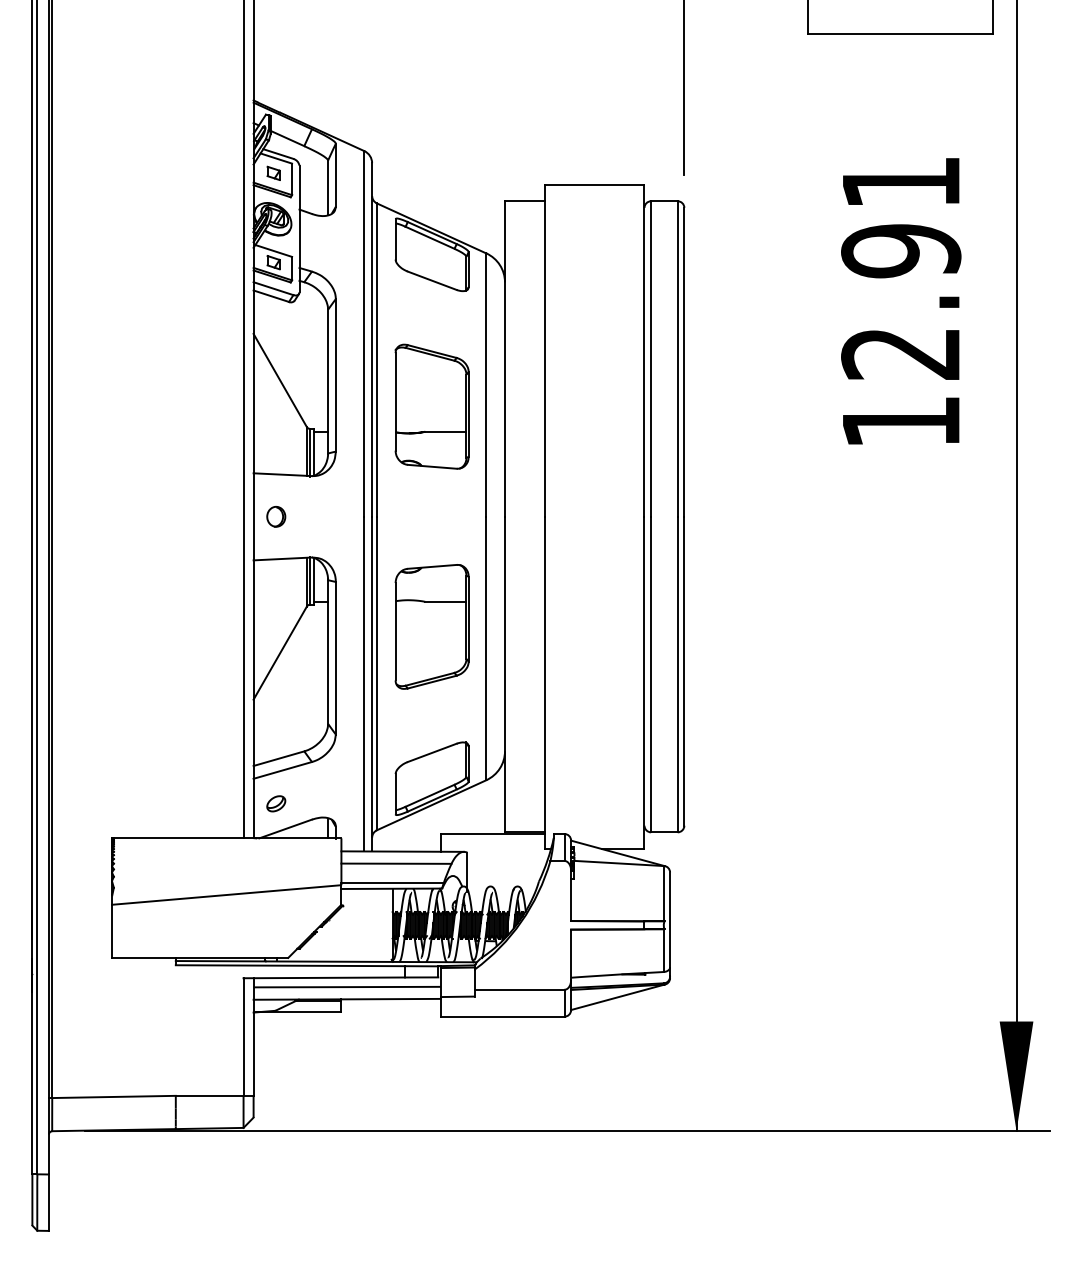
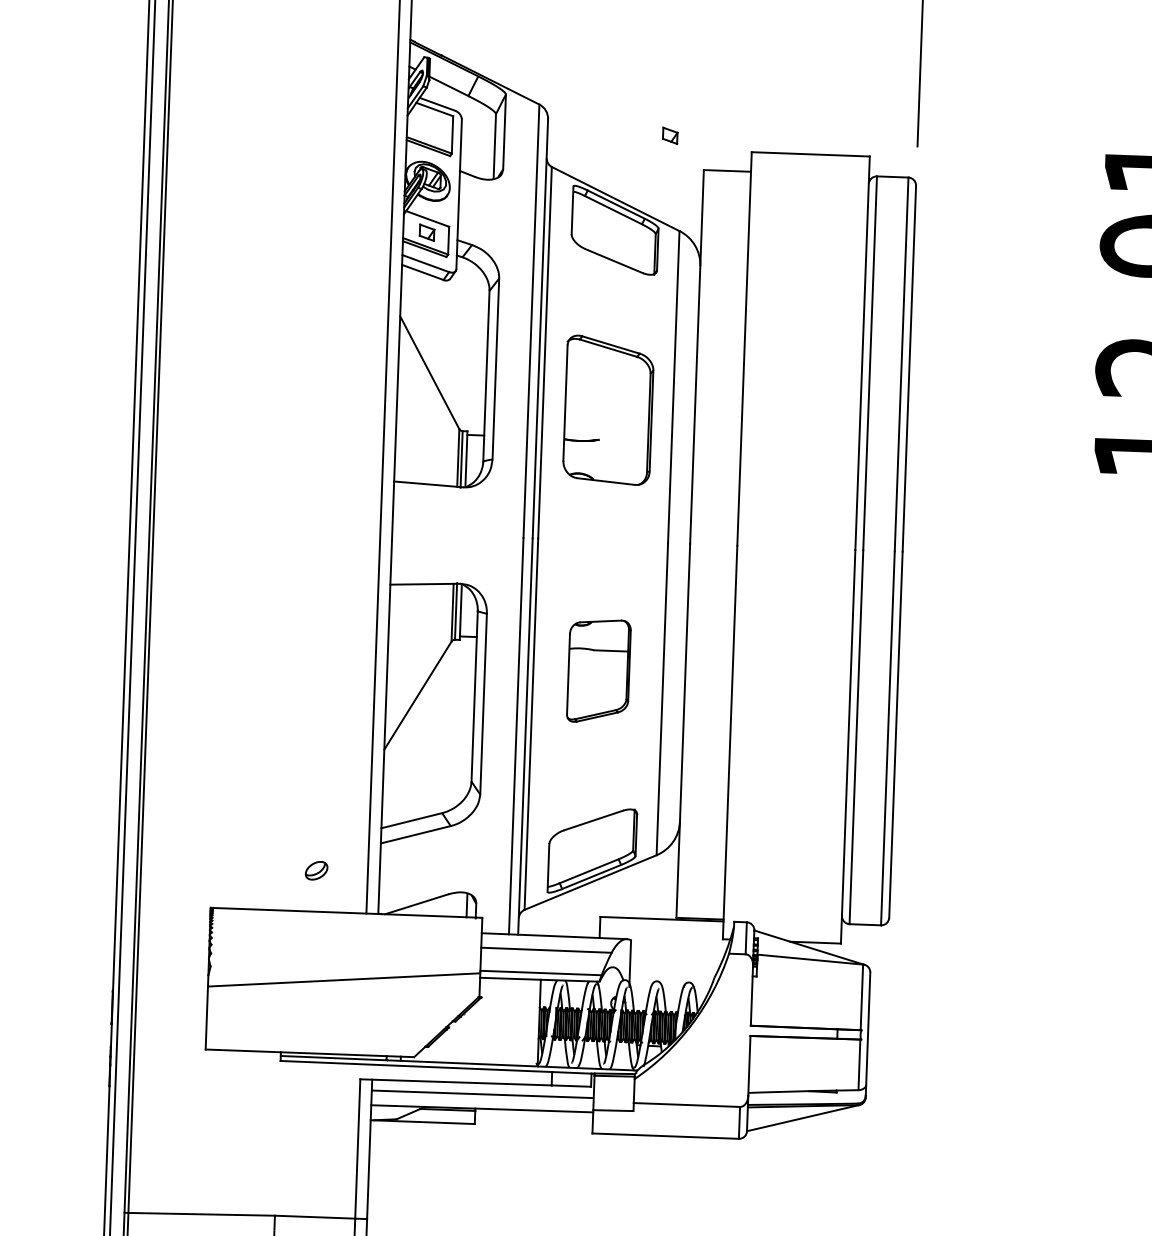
part: (273, 172) -> (670, 134), moved
line: (445, 431) -> (623, 440), removed
part: (276, 516) -> (419, 533), removed
part: (431, 626) -> (598, 670), size x0.7
part: (276, 803) -> (316, 870), moved

